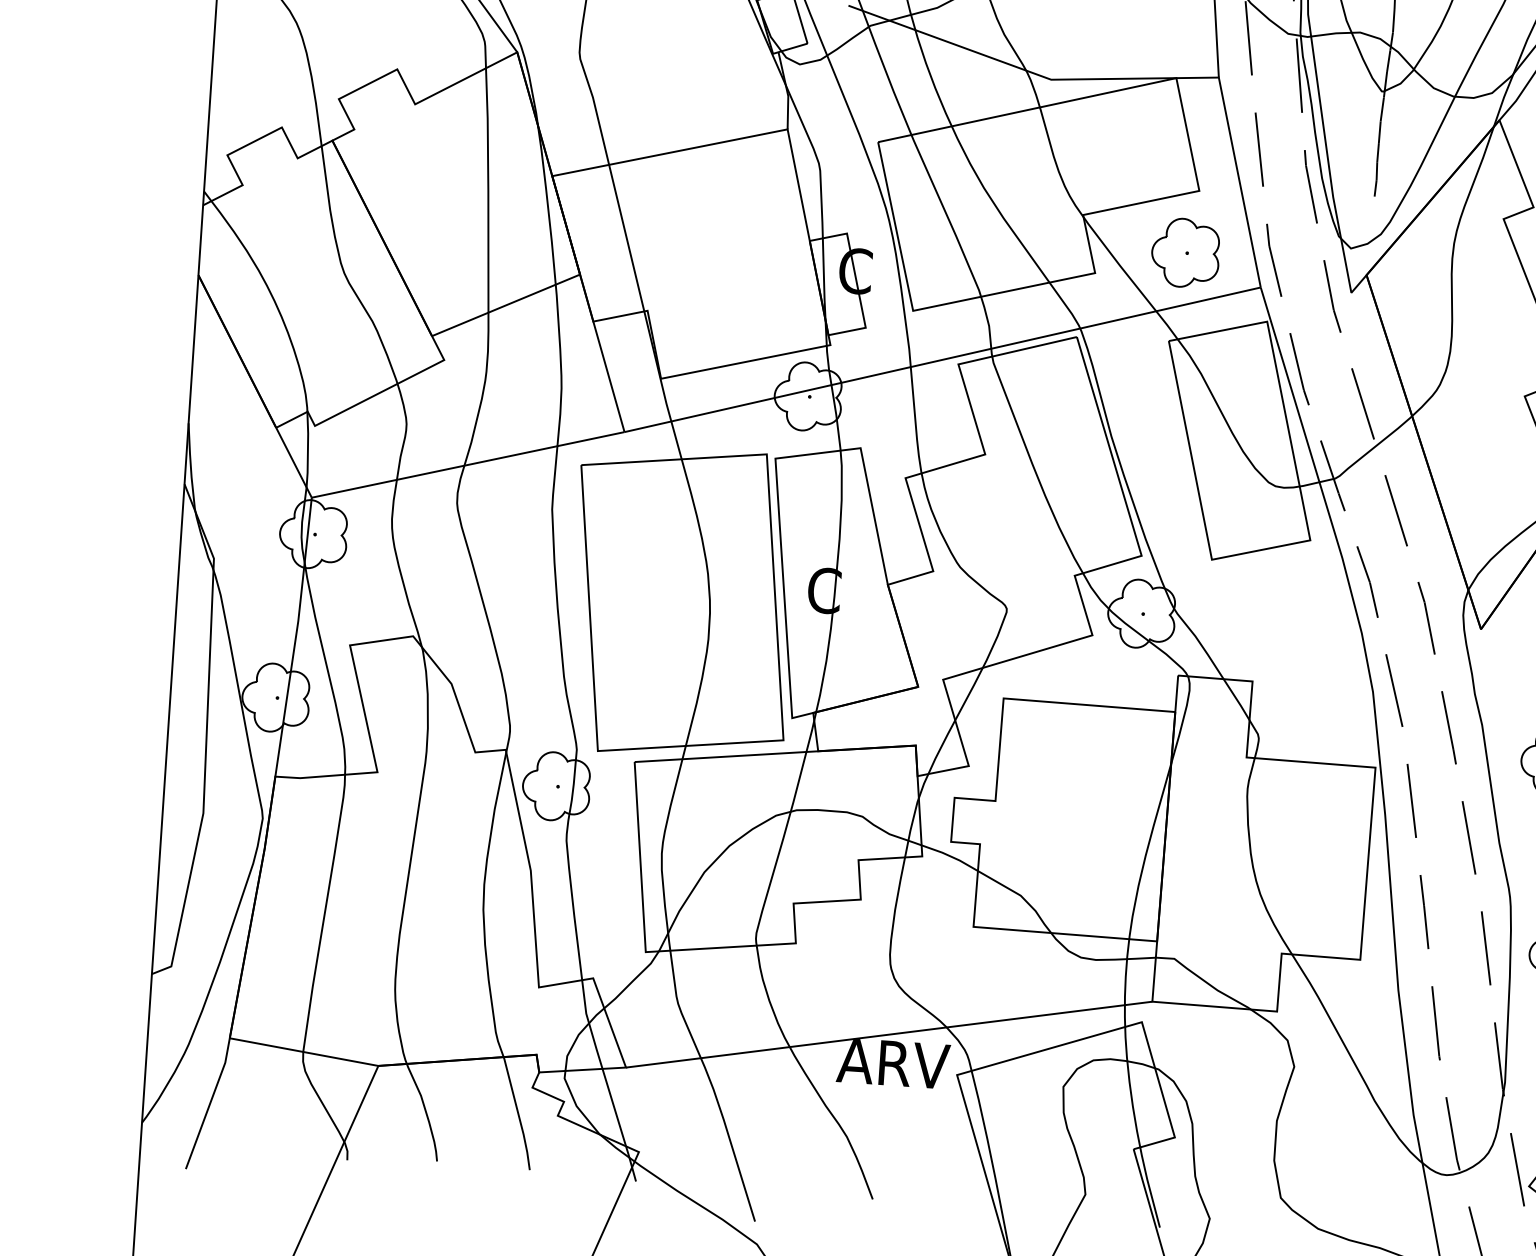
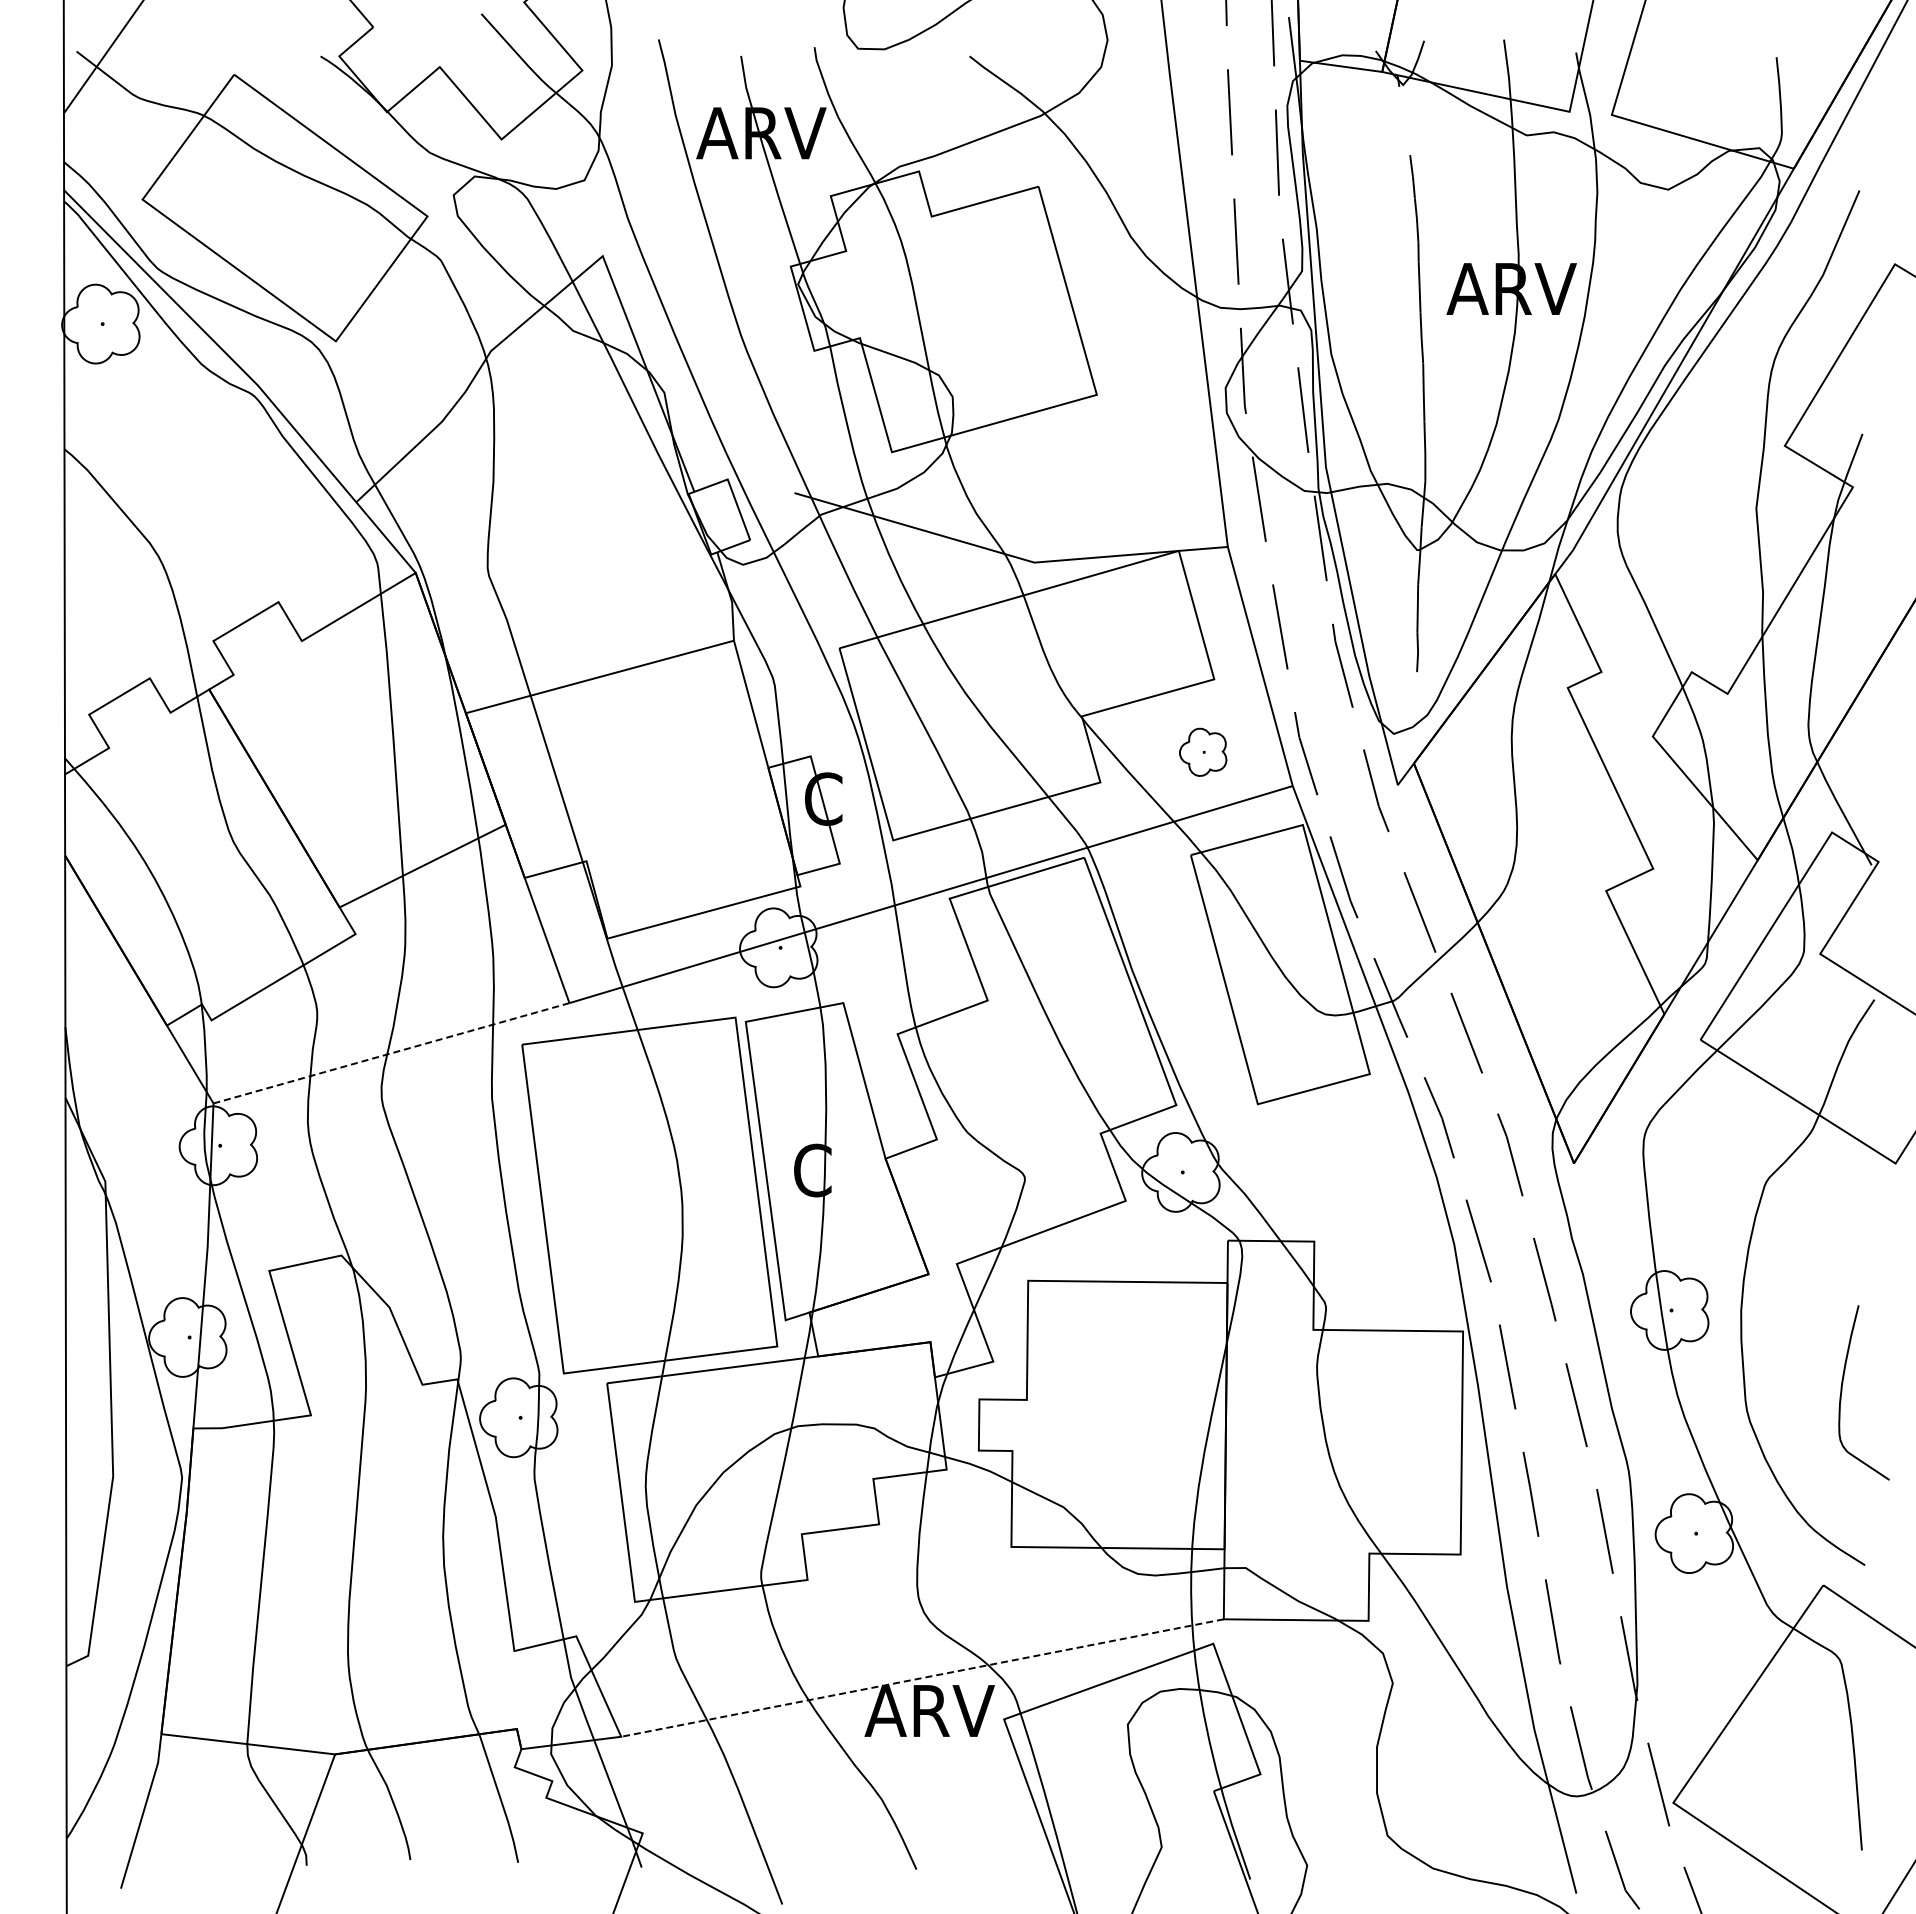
part: (1184, 253) -> (1202, 752), size x0.6
line: (467, 465) -> (390, 1053), solid -> dashed
line: (889, 1034) -> (922, 1677), solid -> dashed

